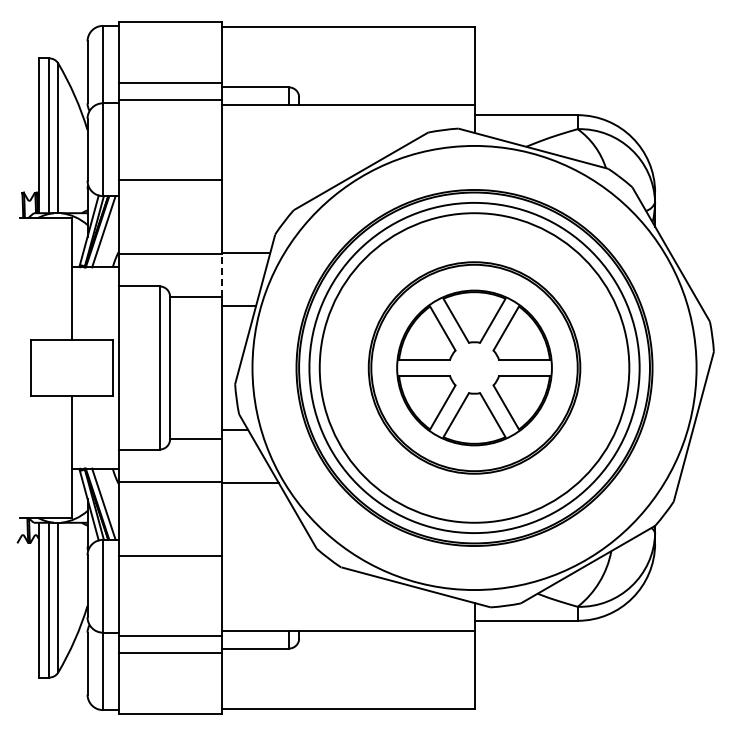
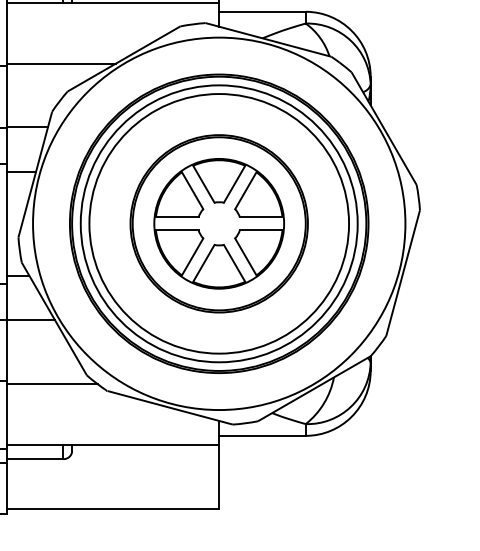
line: (286, 176) -> (61, 63), added
line: (221, 275) -> (7, 146), dashed -> solid
line: (275, 559) -> (52, 384), added

